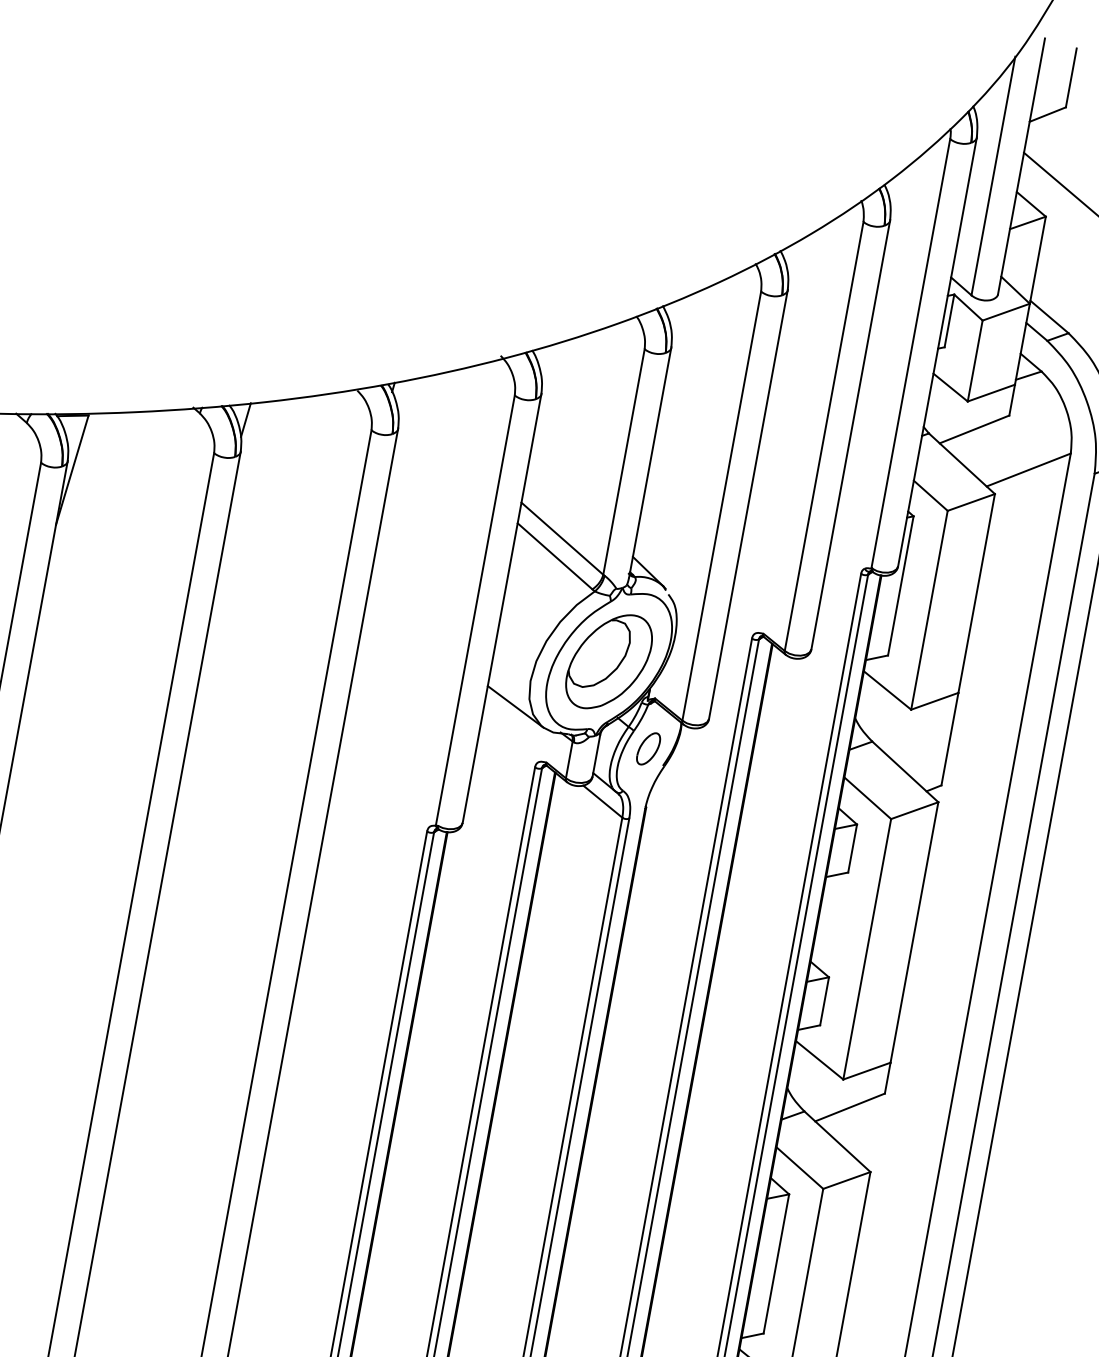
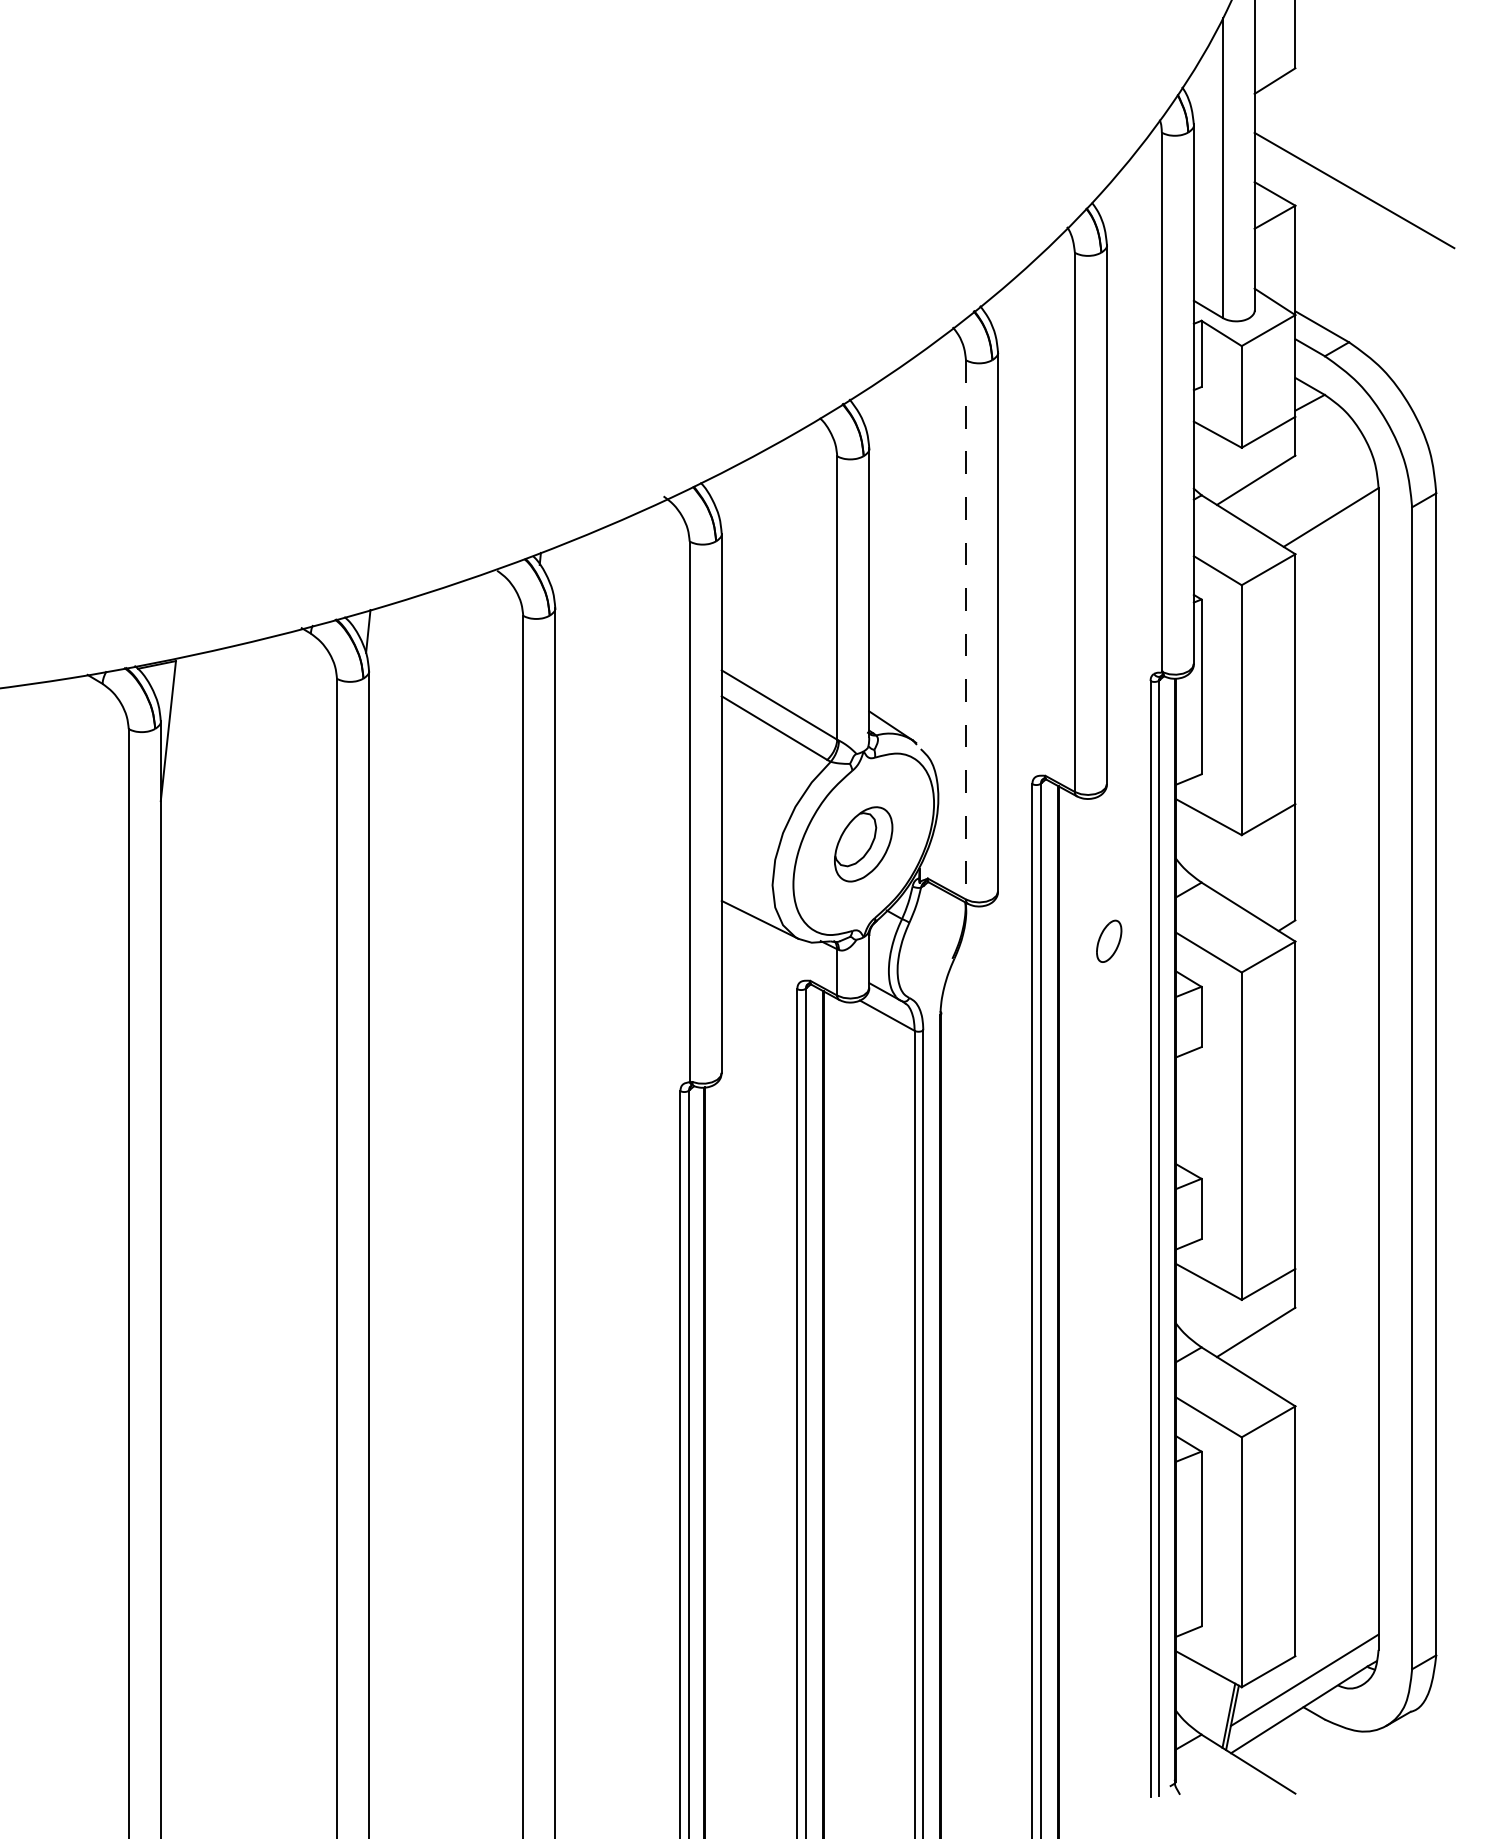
line: (722, 505) -> (966, 629), solid -> dashed
part: (608, 661) -> (863, 844), size x0.6
part: (648, 748) -> (1109, 940), moved

